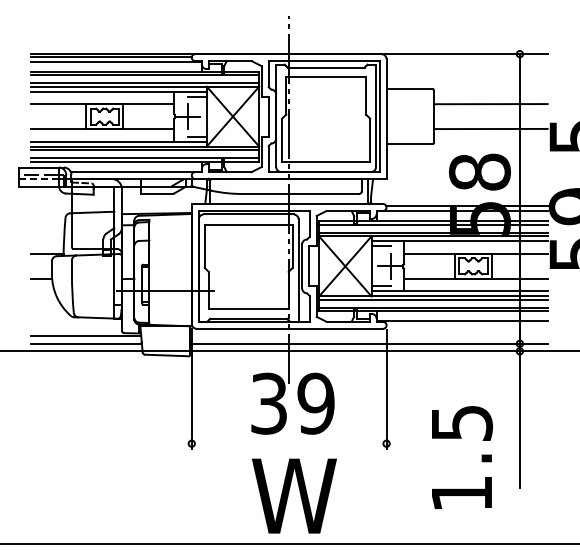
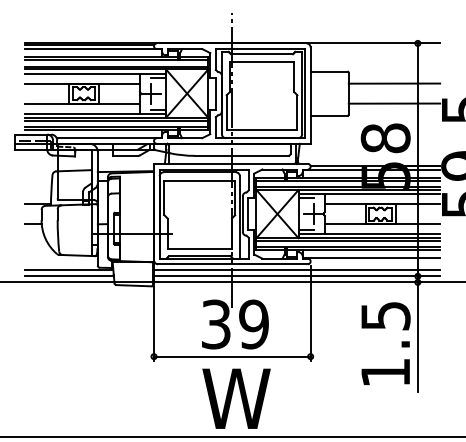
line: (38, 179) -> (30, 144), dashed -> solid
line: (368, 336) -> (296, 270), added
line: (288, 443) -> (231, 356), added
text: (462, 457) -> (386, 343), moved

